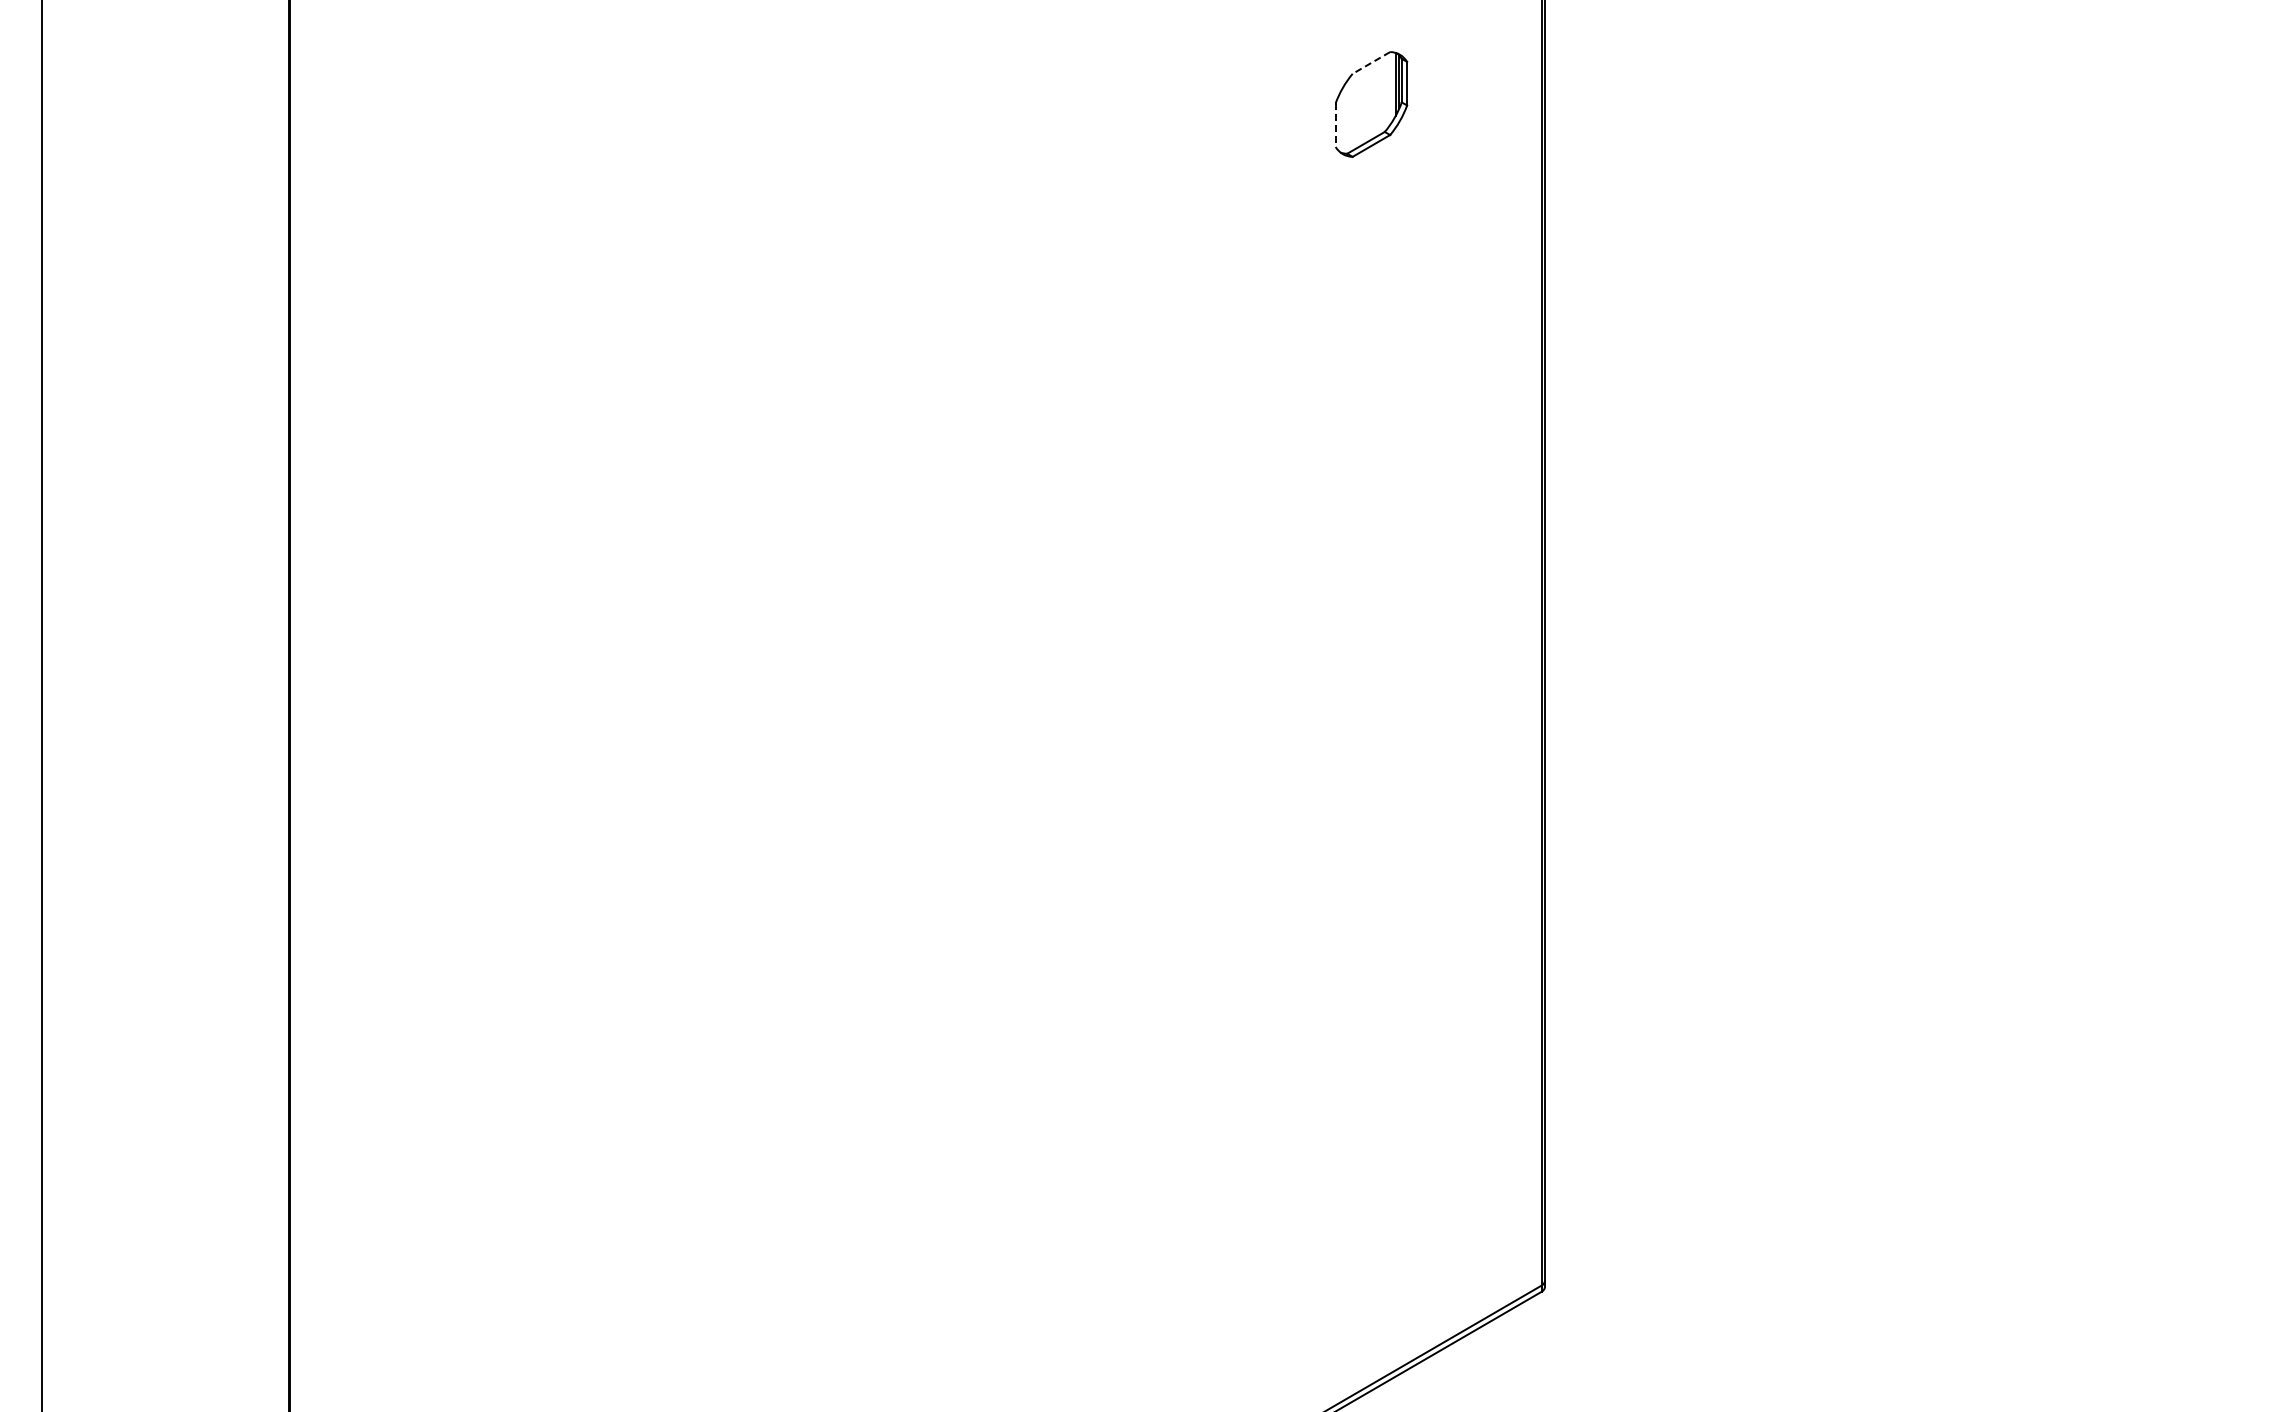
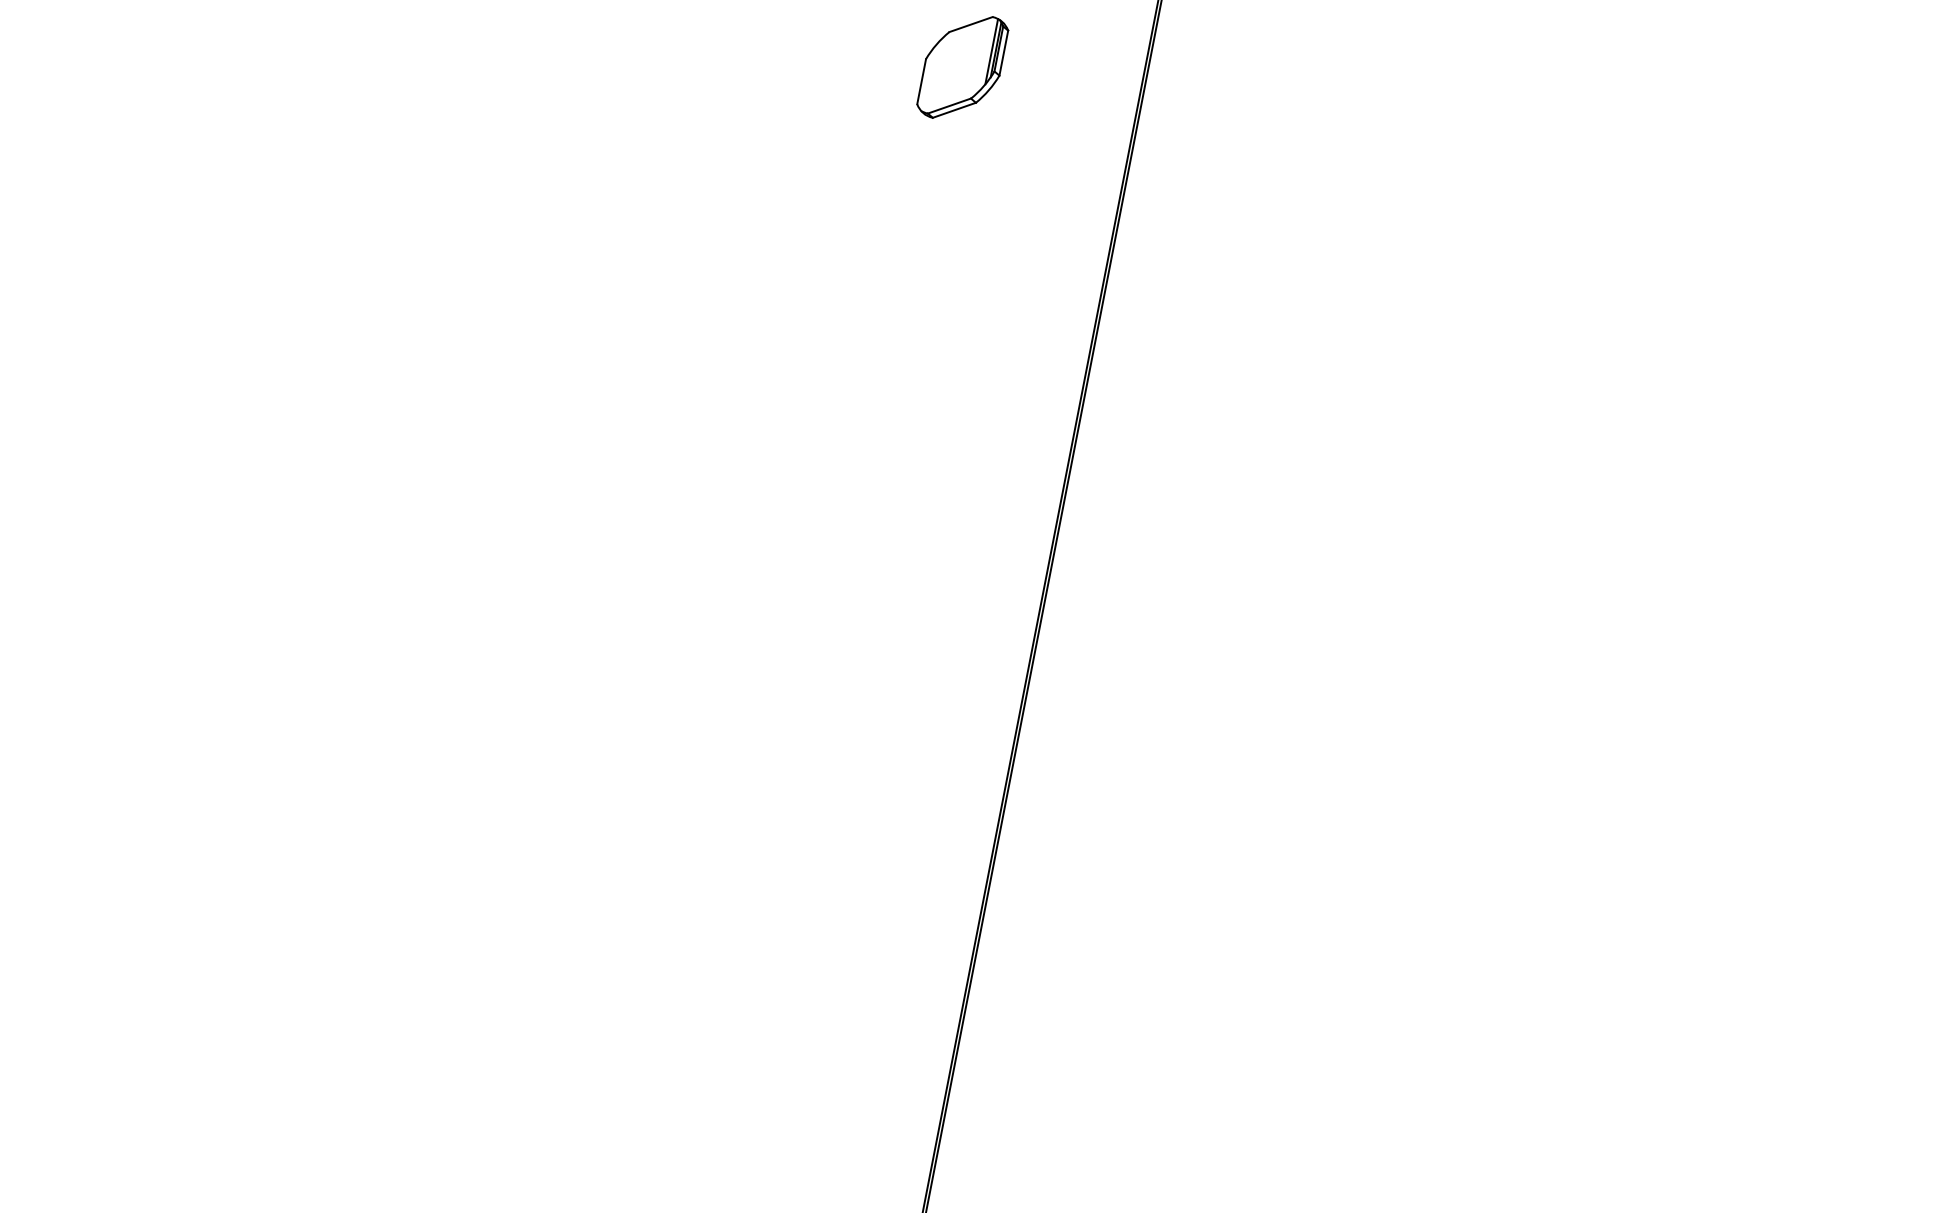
line: (1371, 62) -> (971, 24), dashed -> solid
line: (1335, 125) -> (921, 81), dashed -> solid

